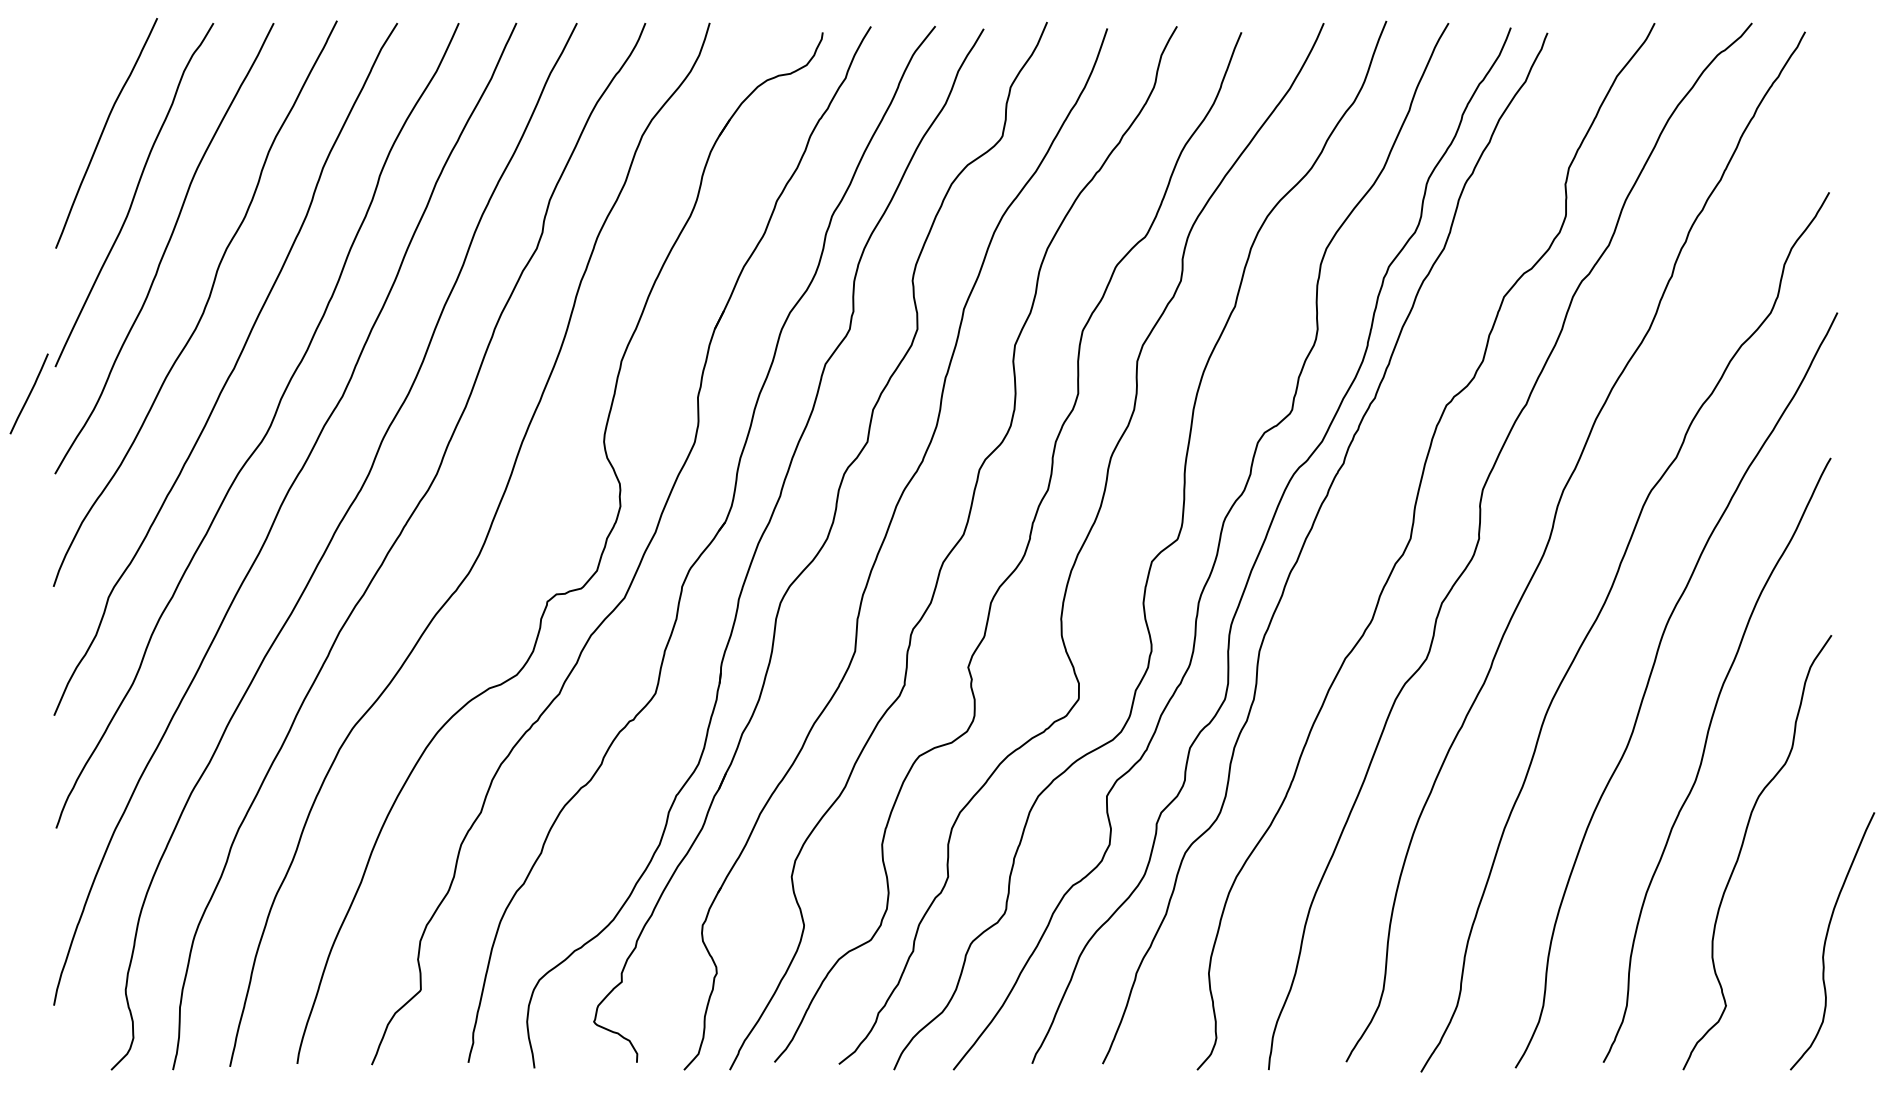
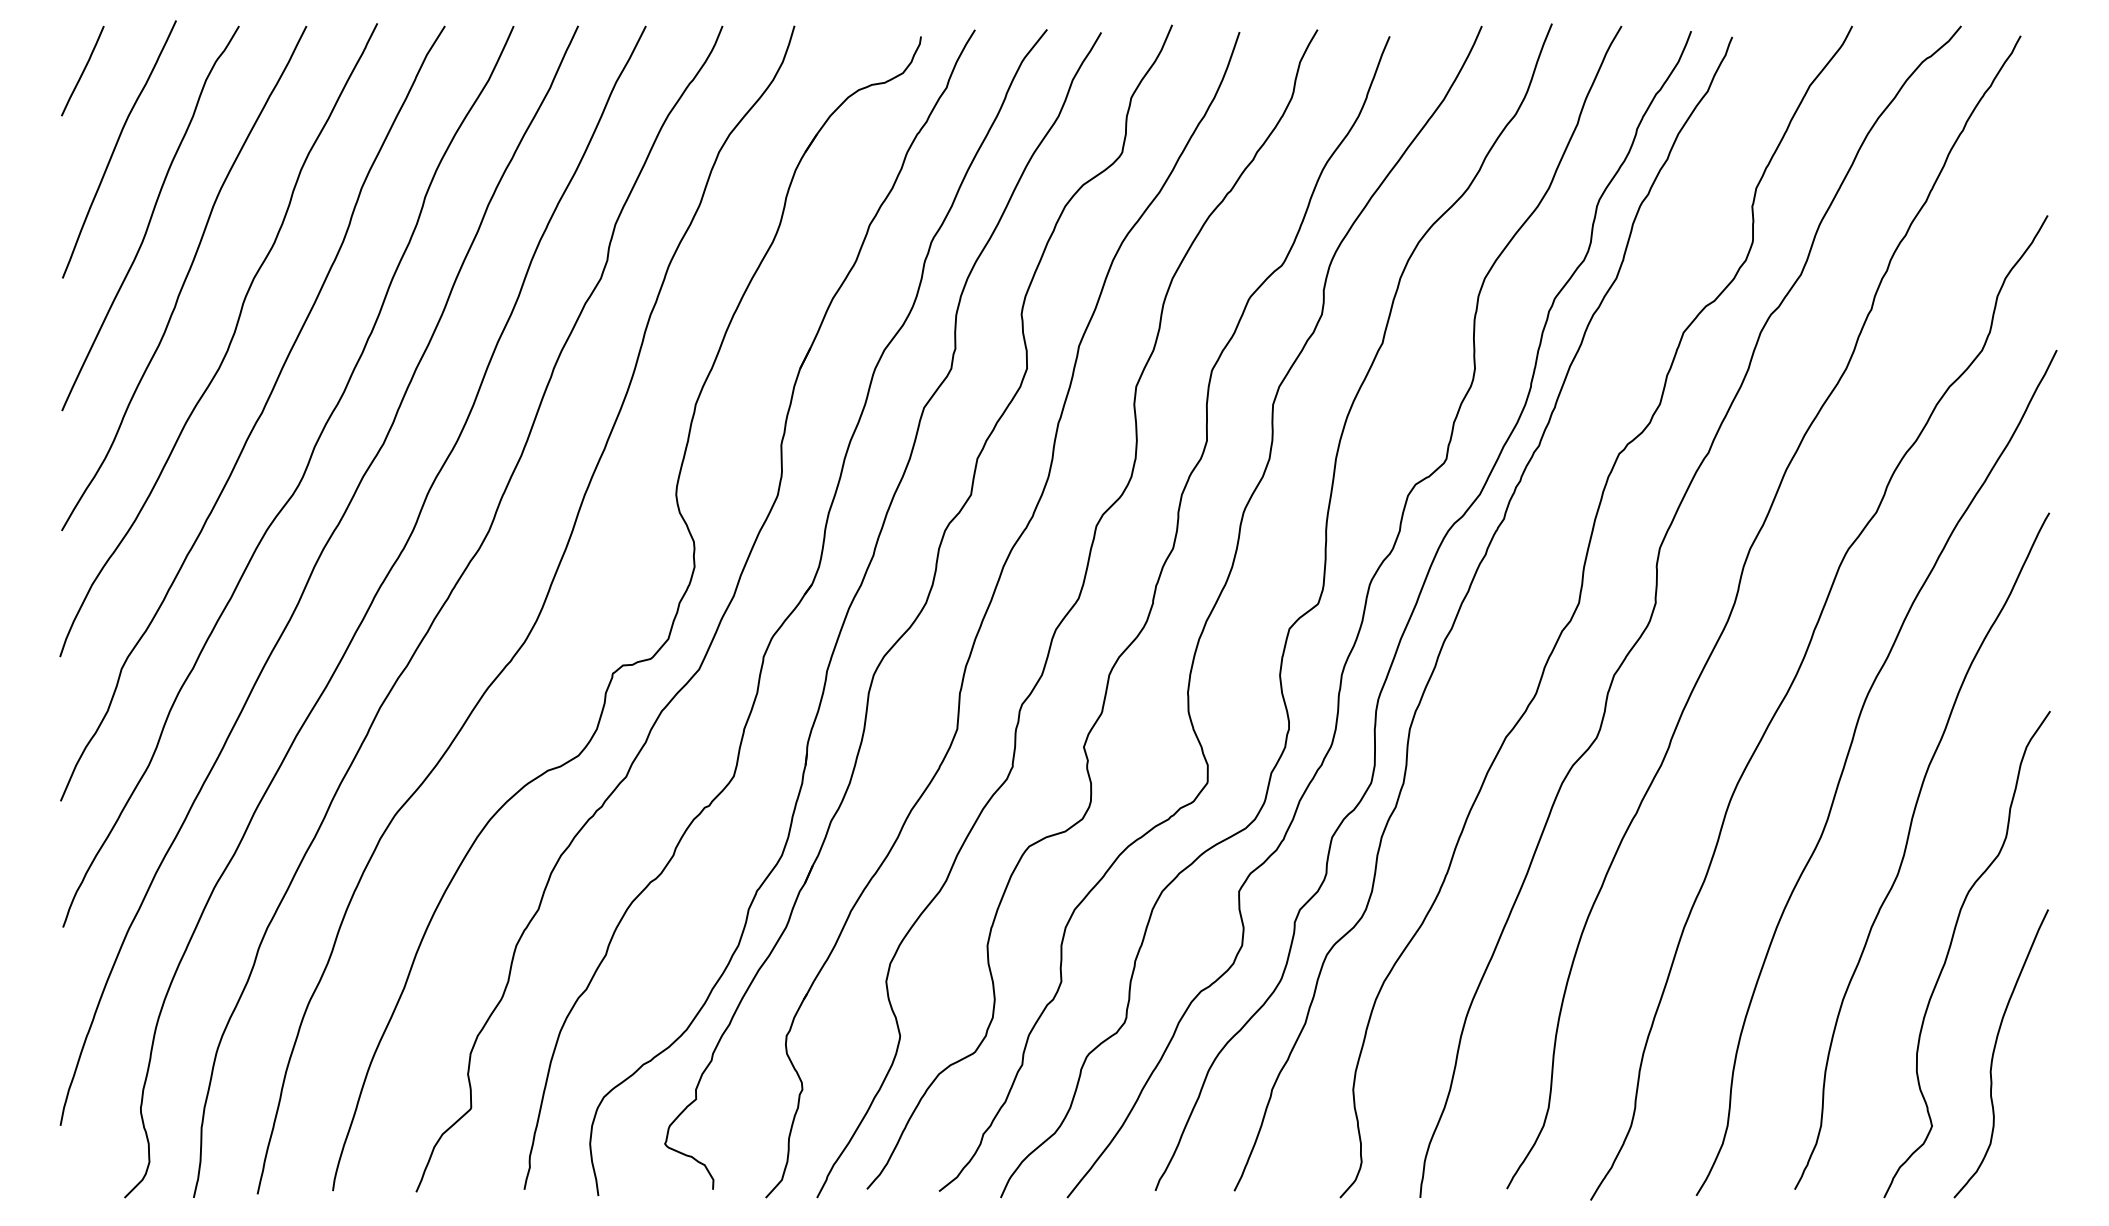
curve: (28, 393) -> (82, 70), moved
curve: (1826, 941) -> (1994, 1053), moved

